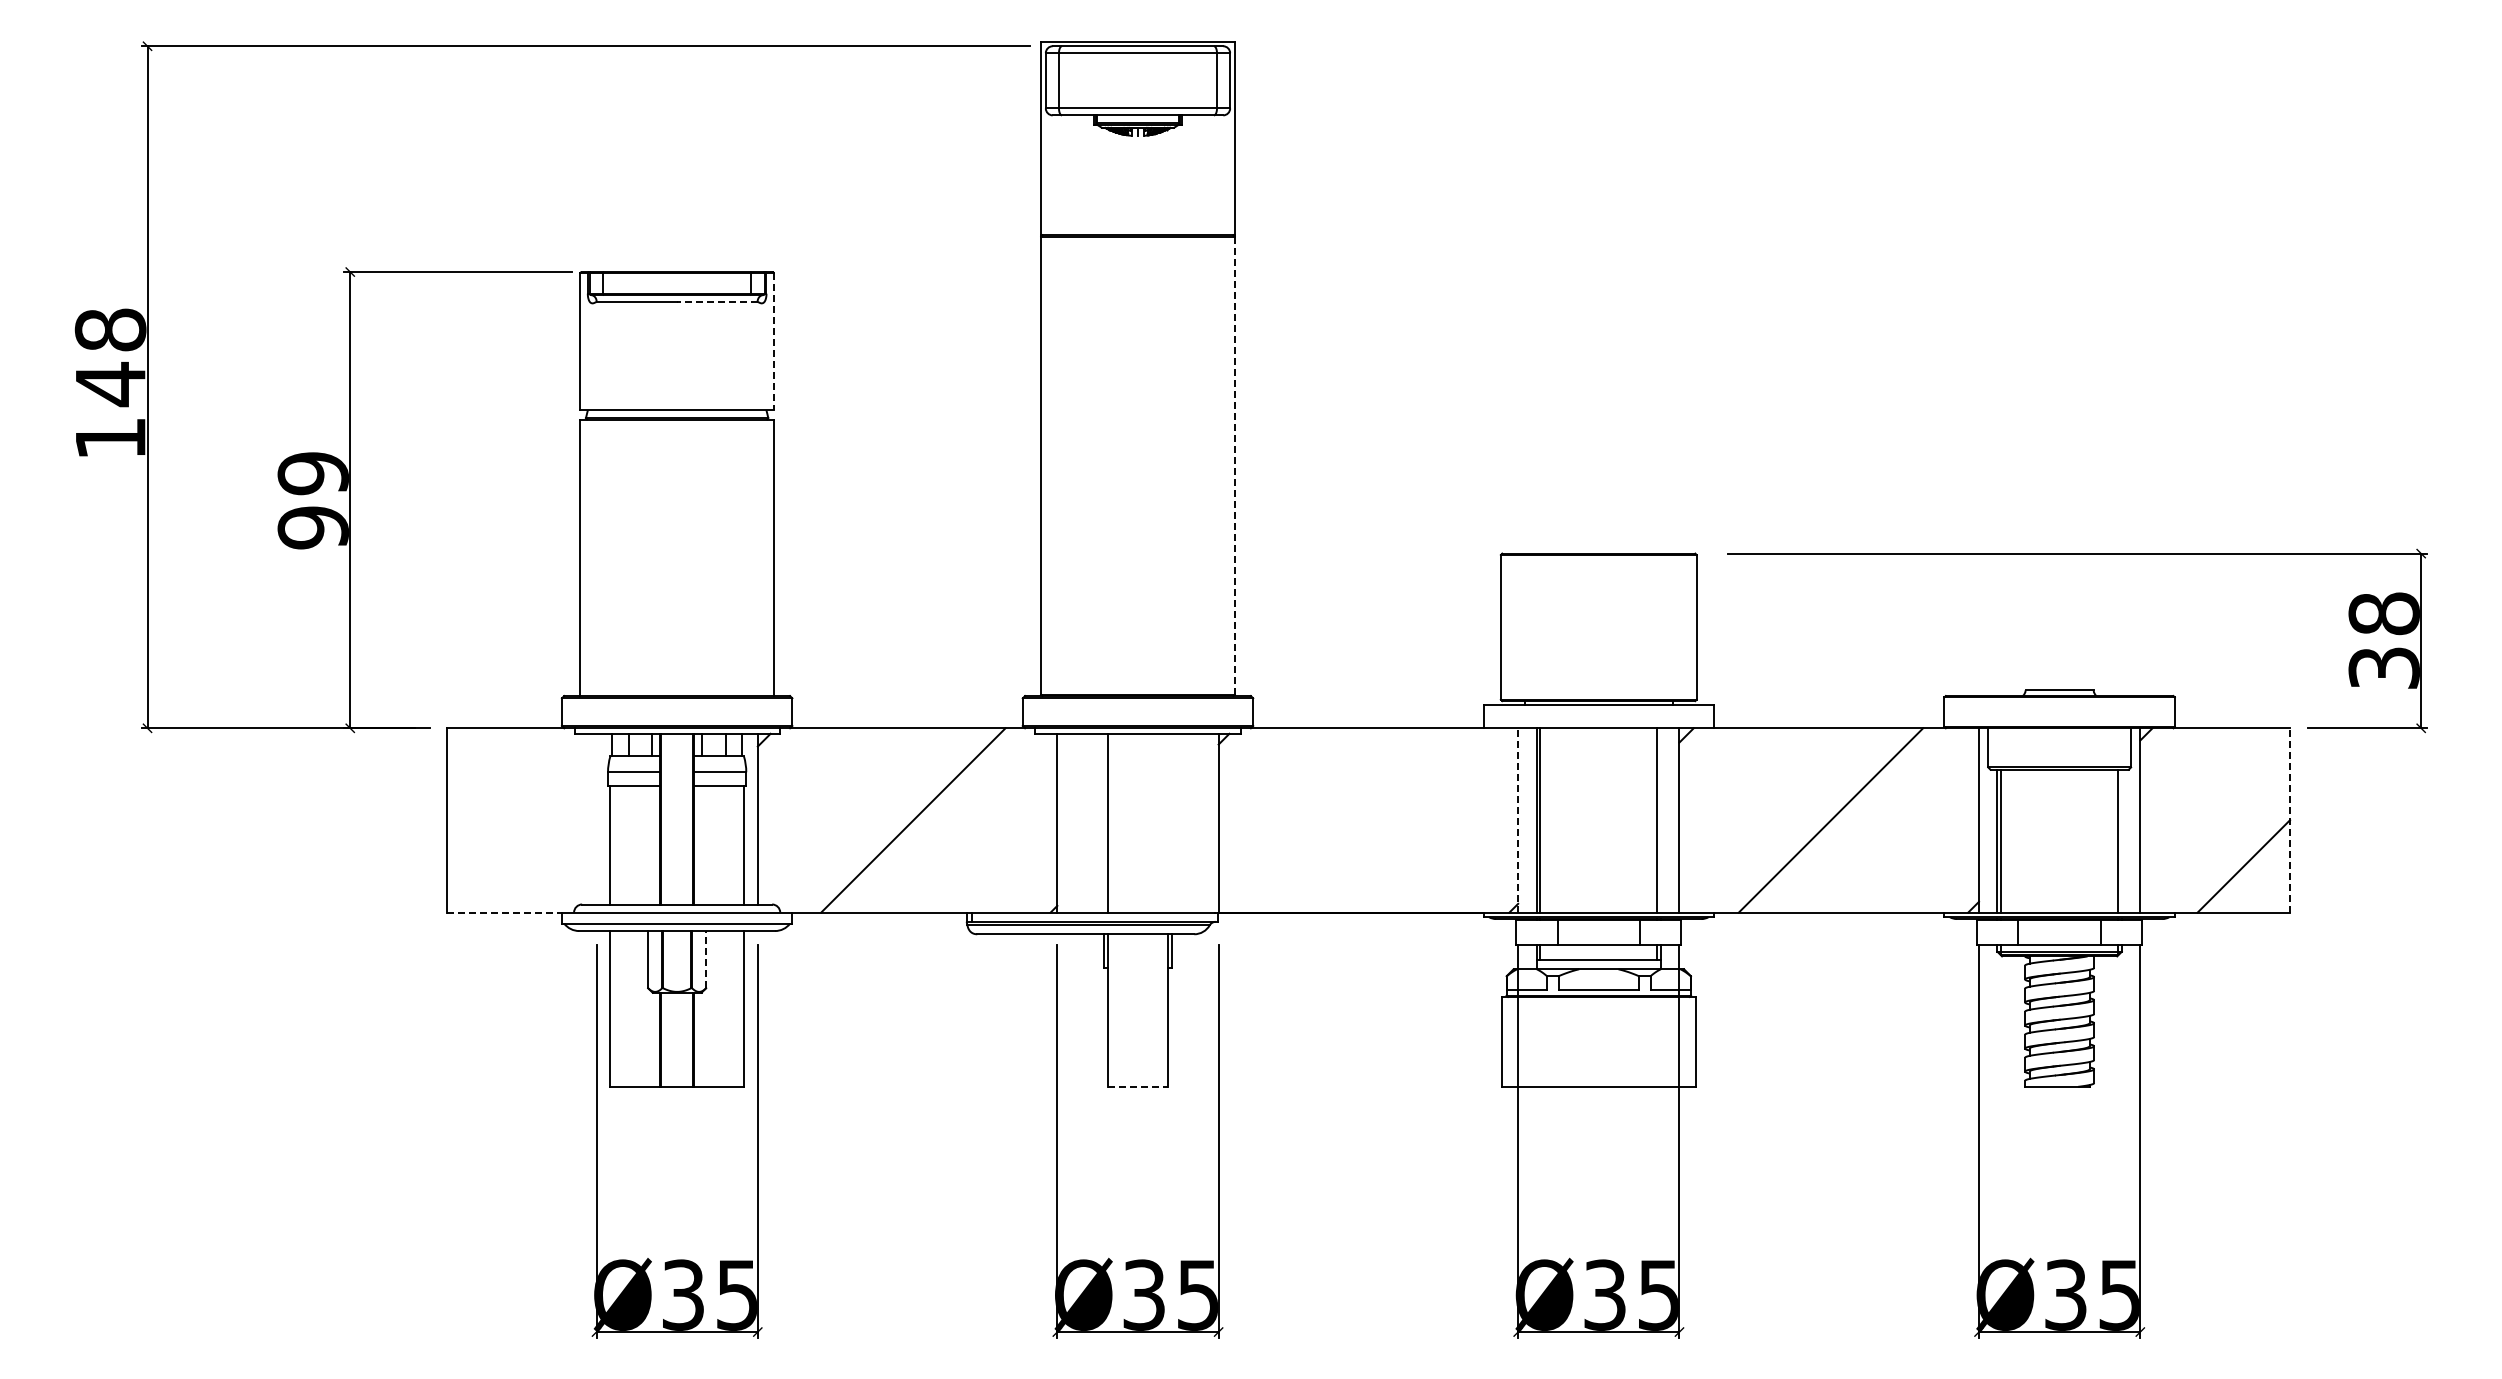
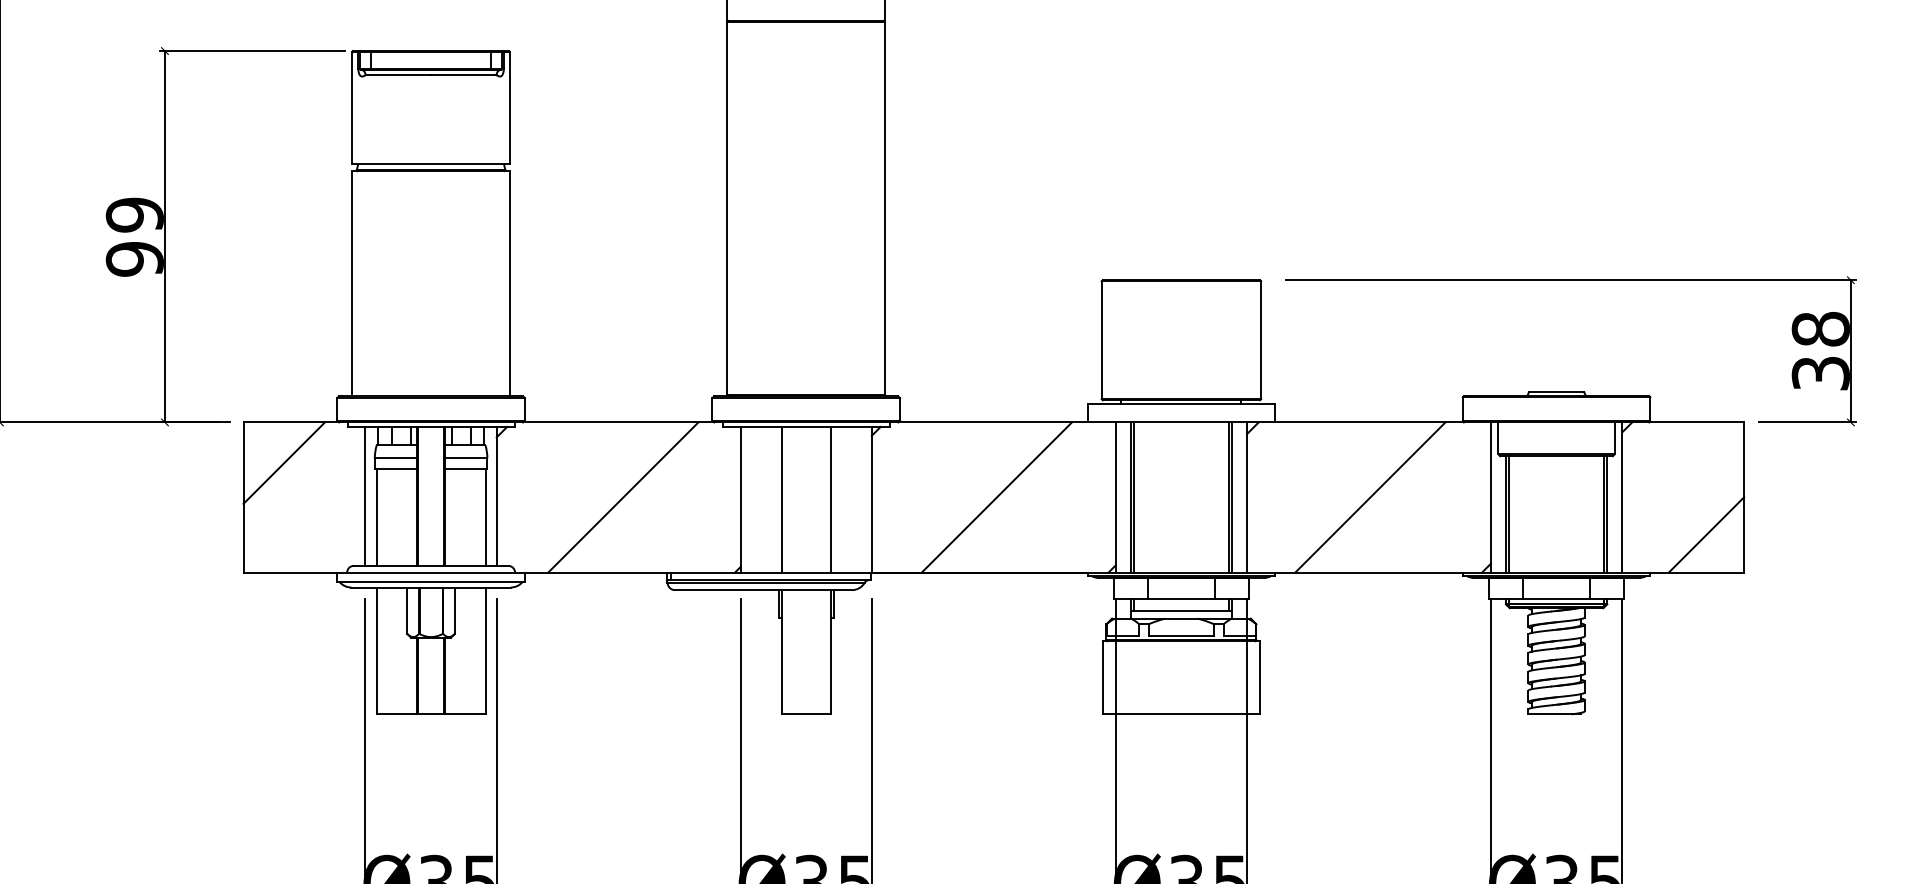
line: (716, 302) -> (463, 75), dashed -> solid
line: (773, 342) -> (509, 108), dashed -> solid
line: (1234, 465) -> (884, 208), dashed -> solid
line: (496, 778) -> (284, 463), added
line: (596, 818) -> (365, 495), added
line: (1518, 819) -> (1116, 496), dashed -> solid
line: (2290, 819) -> (1744, 496), dashed -> solid
line: (1372, 820) -> (997, 497), added
line: (1661, 820) -> (1232, 497), added
line: (1167, 822) -> (830, 499), added
line: (2121, 840) -> (1606, 513), added
line: (504, 912) -> (290, 572), dashed -> solid
line: (706, 959) -> (454, 610), dashed -> solid
line: (1137, 1086) -> (805, 714), dashed -> solid

